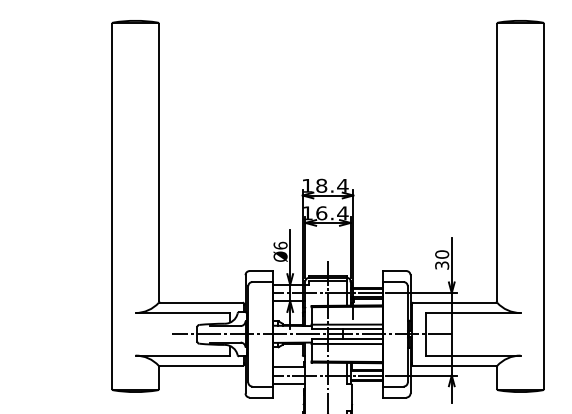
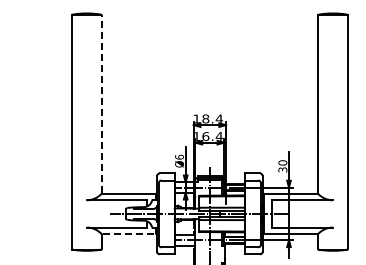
line: (158, 163) -> (101, 104), solid -> dashed
line: (202, 366) -> (129, 234), solid -> dashed

